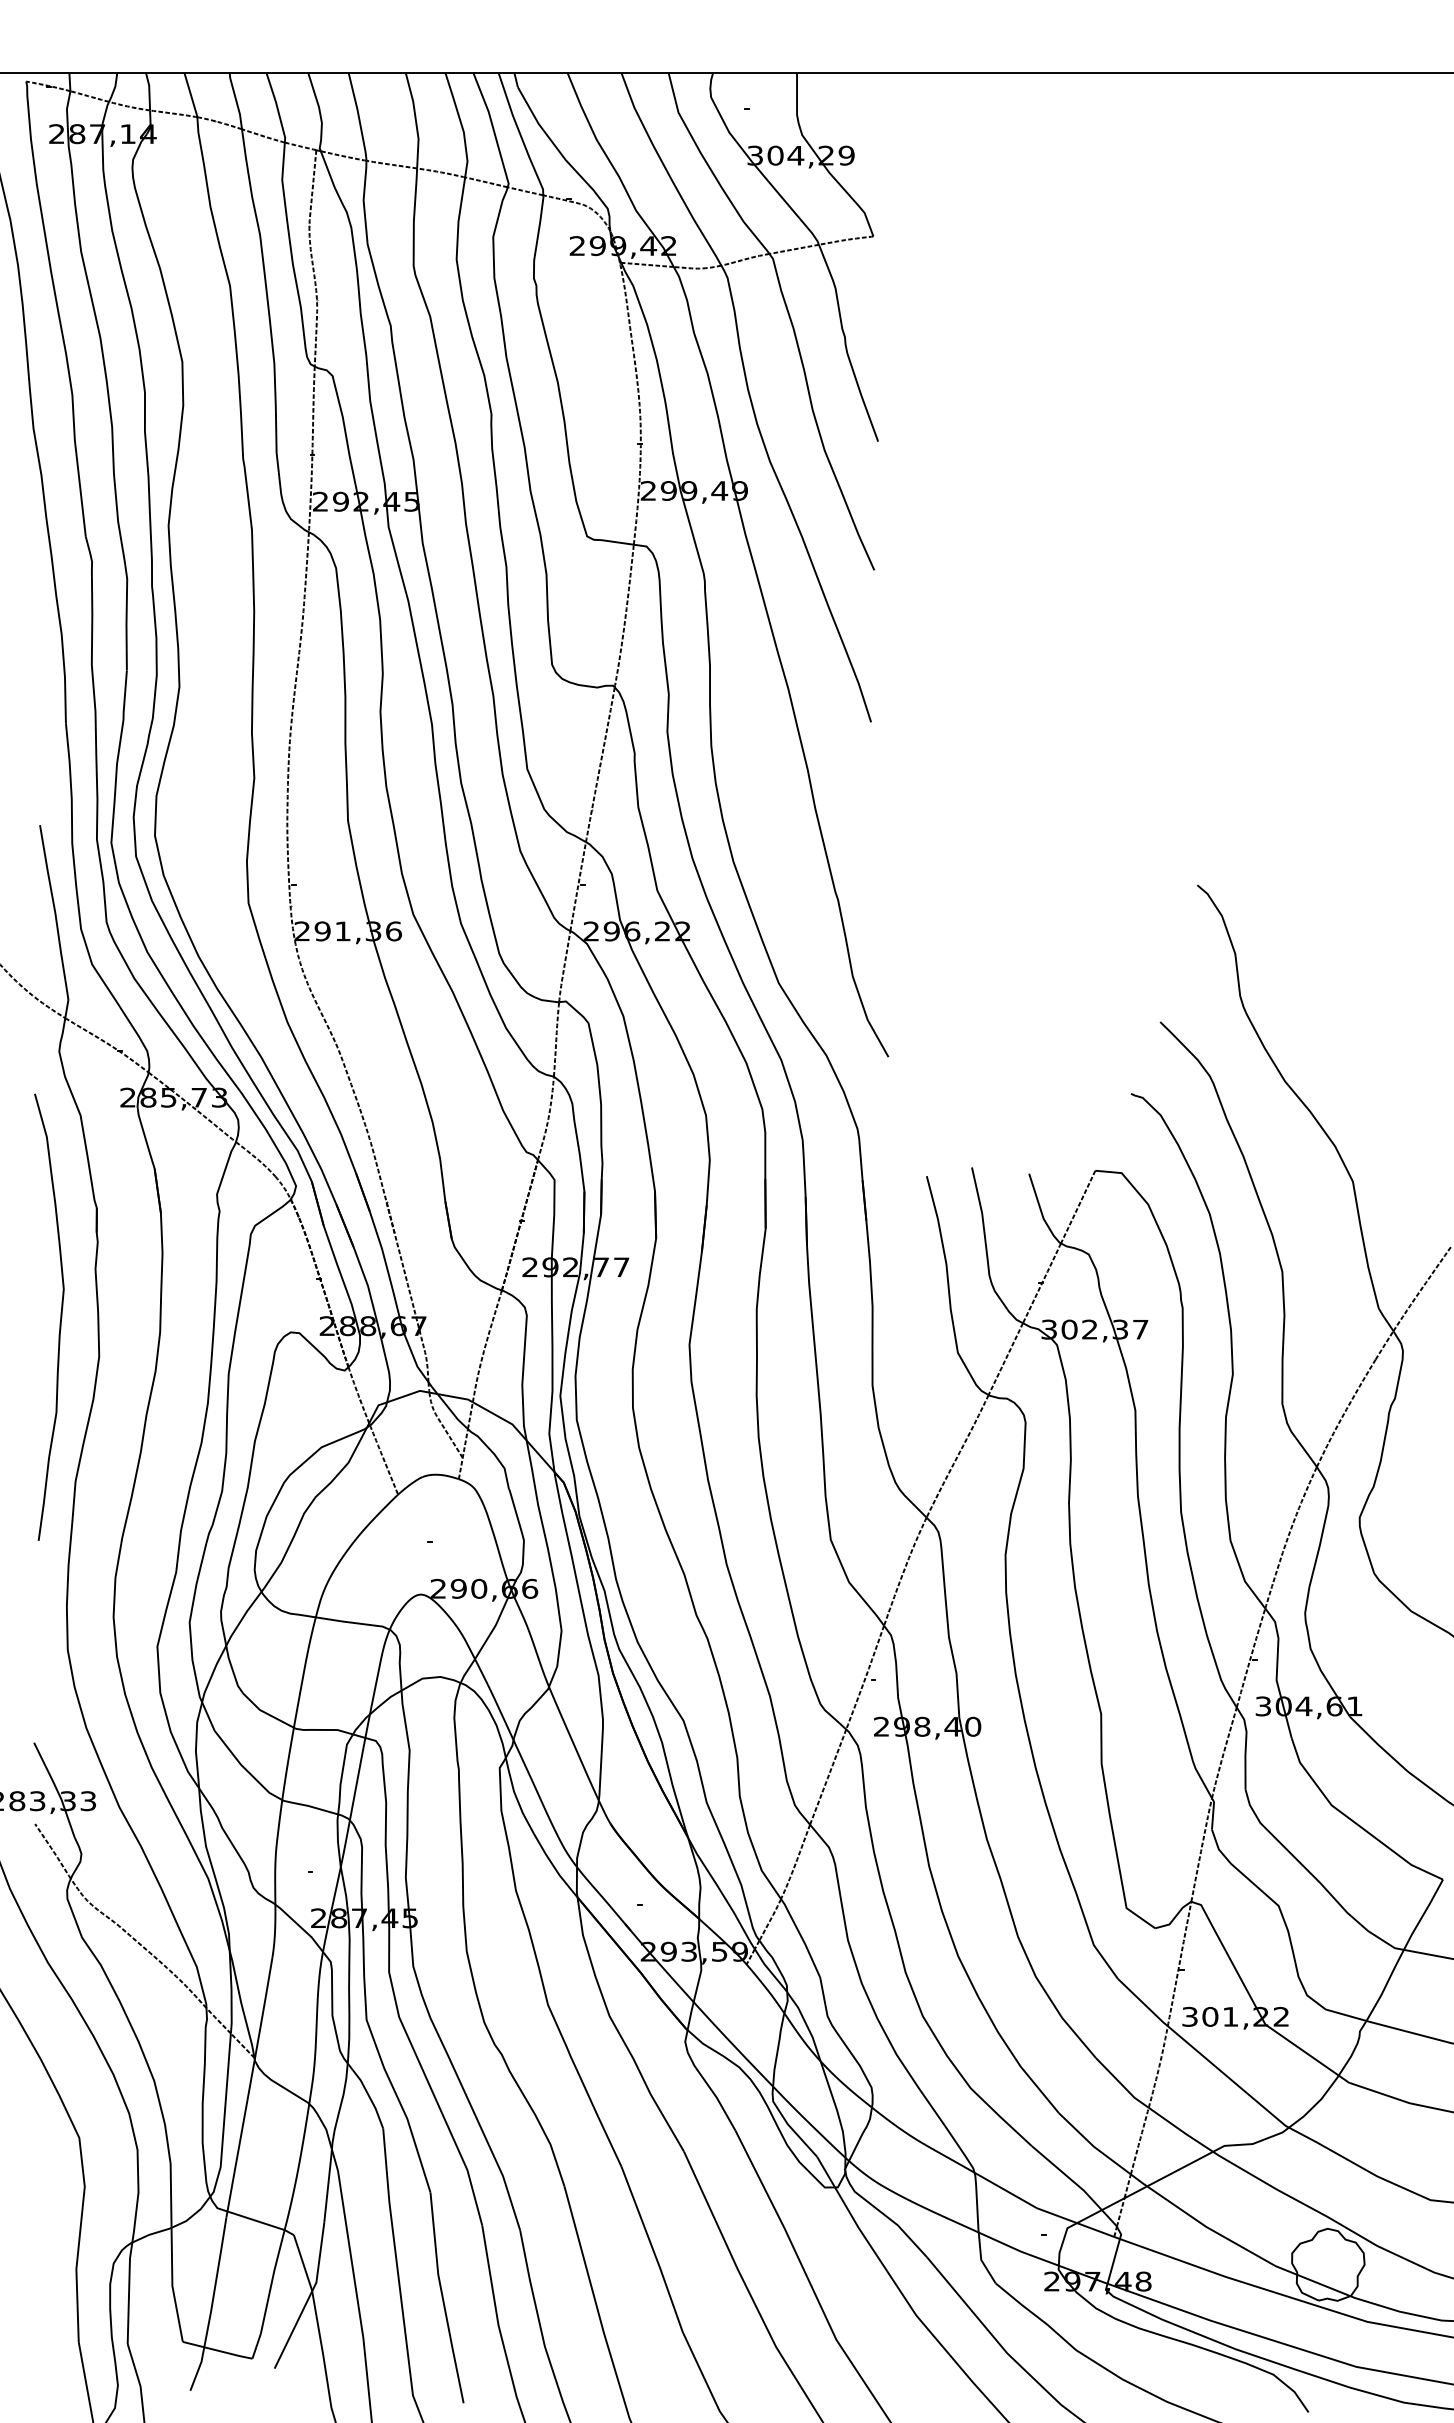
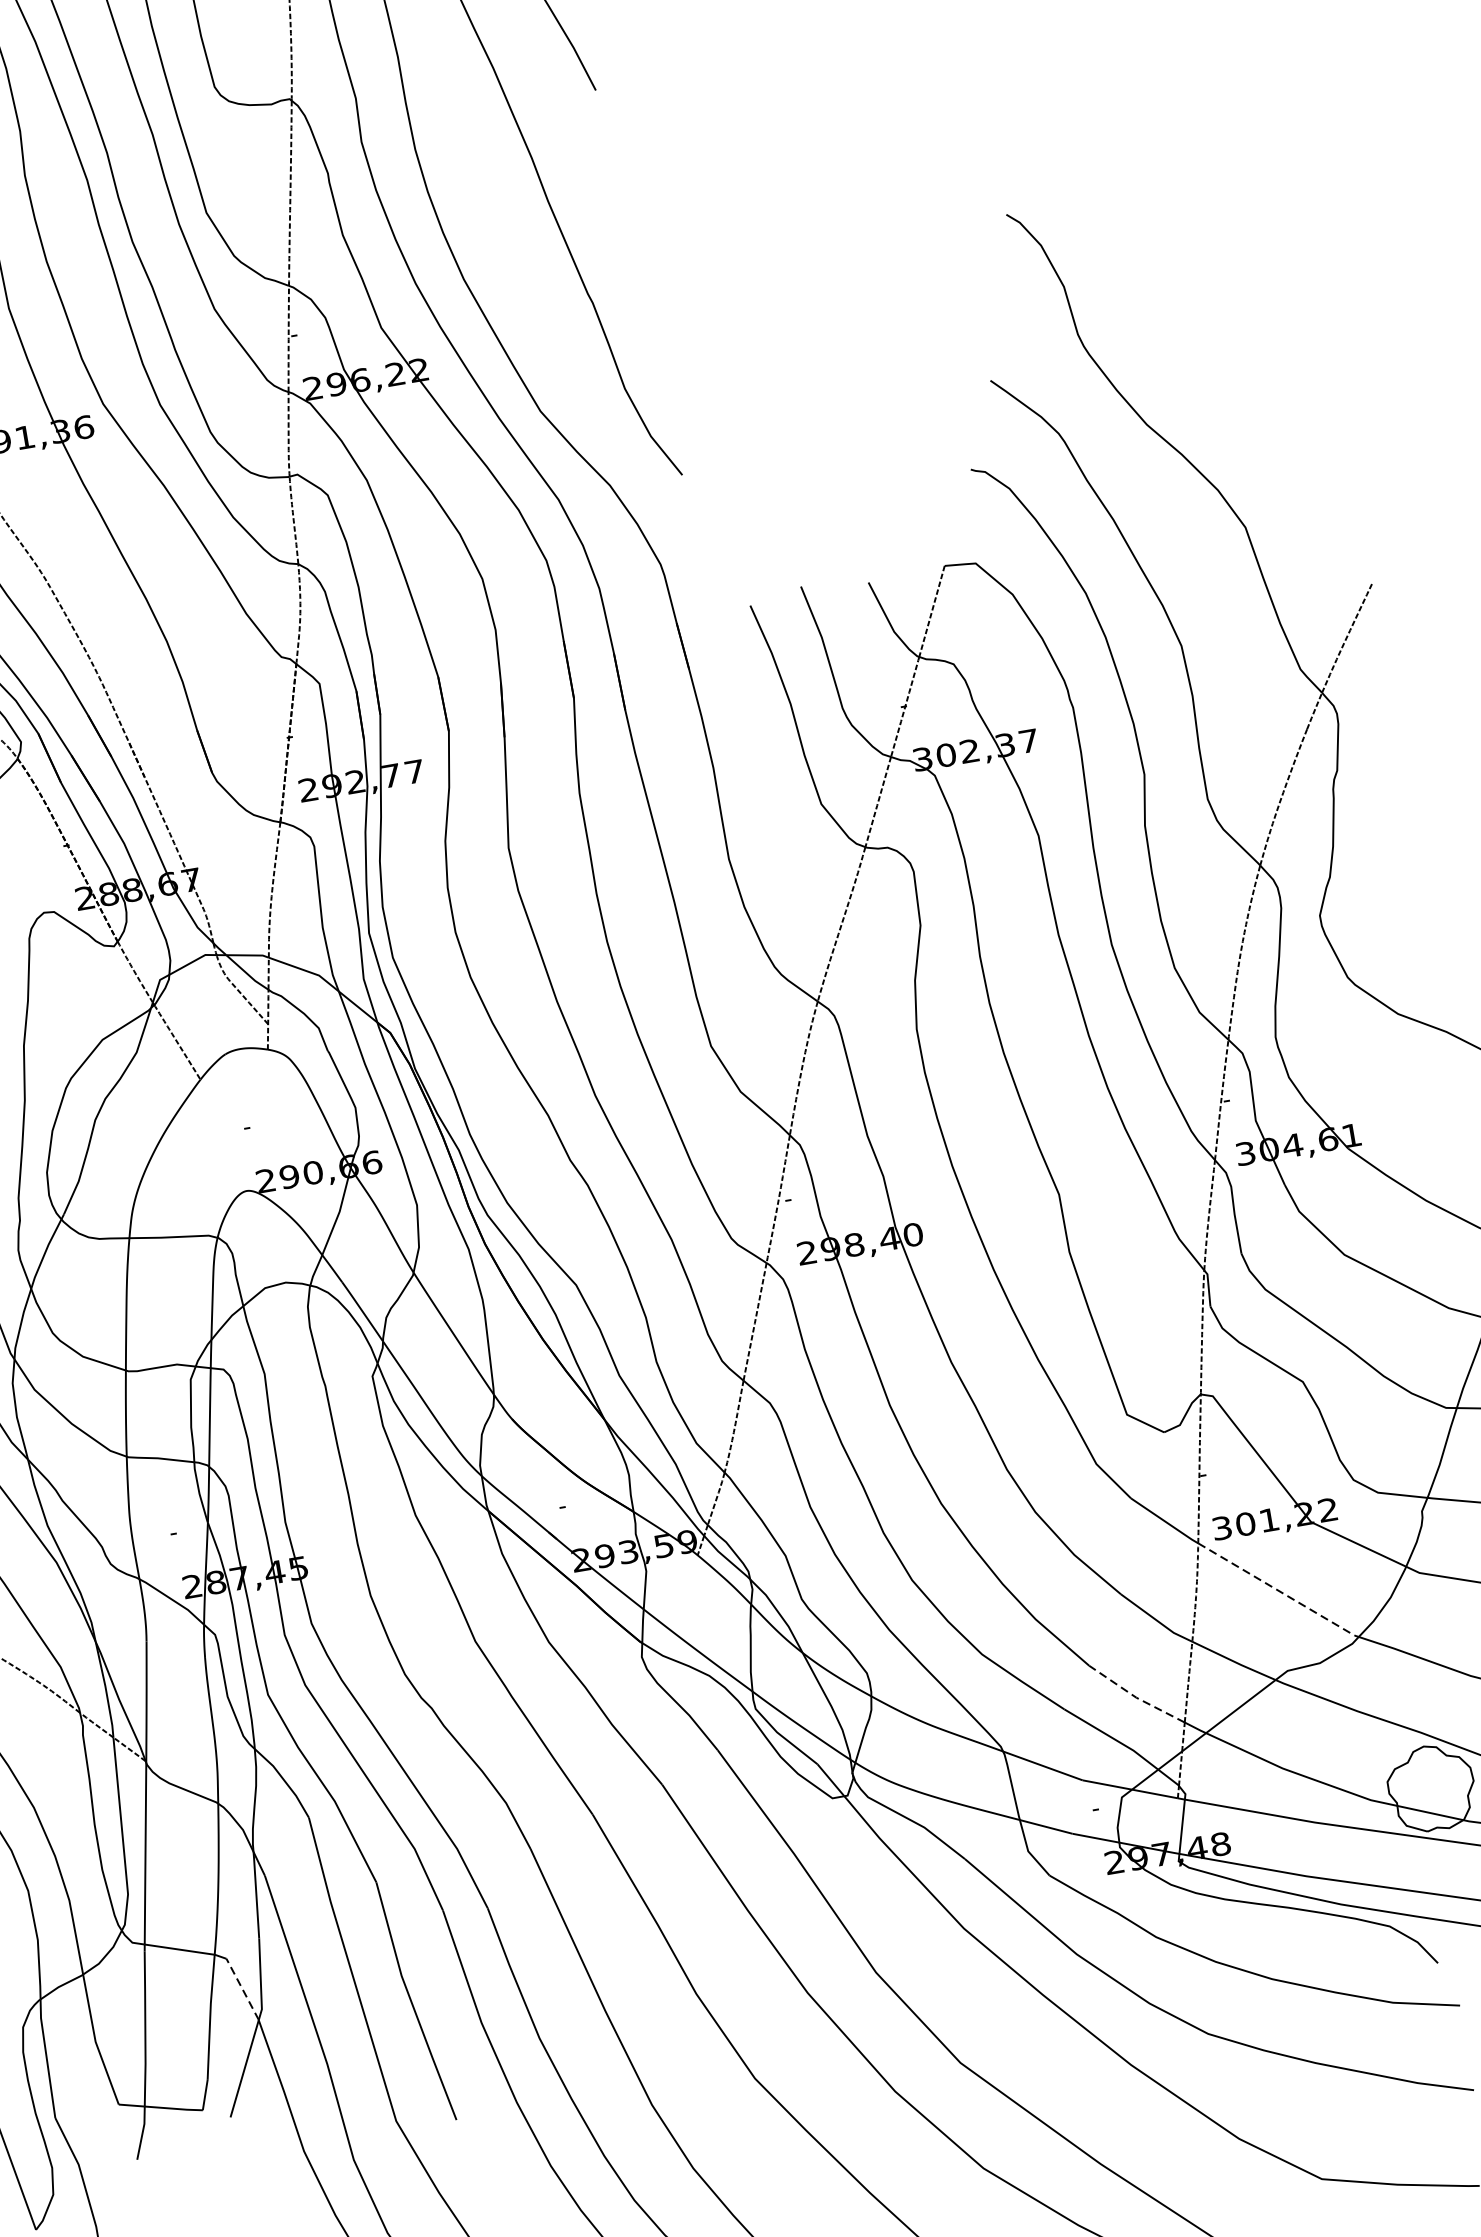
line: (1229, 2078) -> (1280, 1591), solid -> dashed
line: (1093, 2146) -> (1135, 1697), solid -> dashed
line: (303, 2263) -> (243, 1989), solid -> dashed

